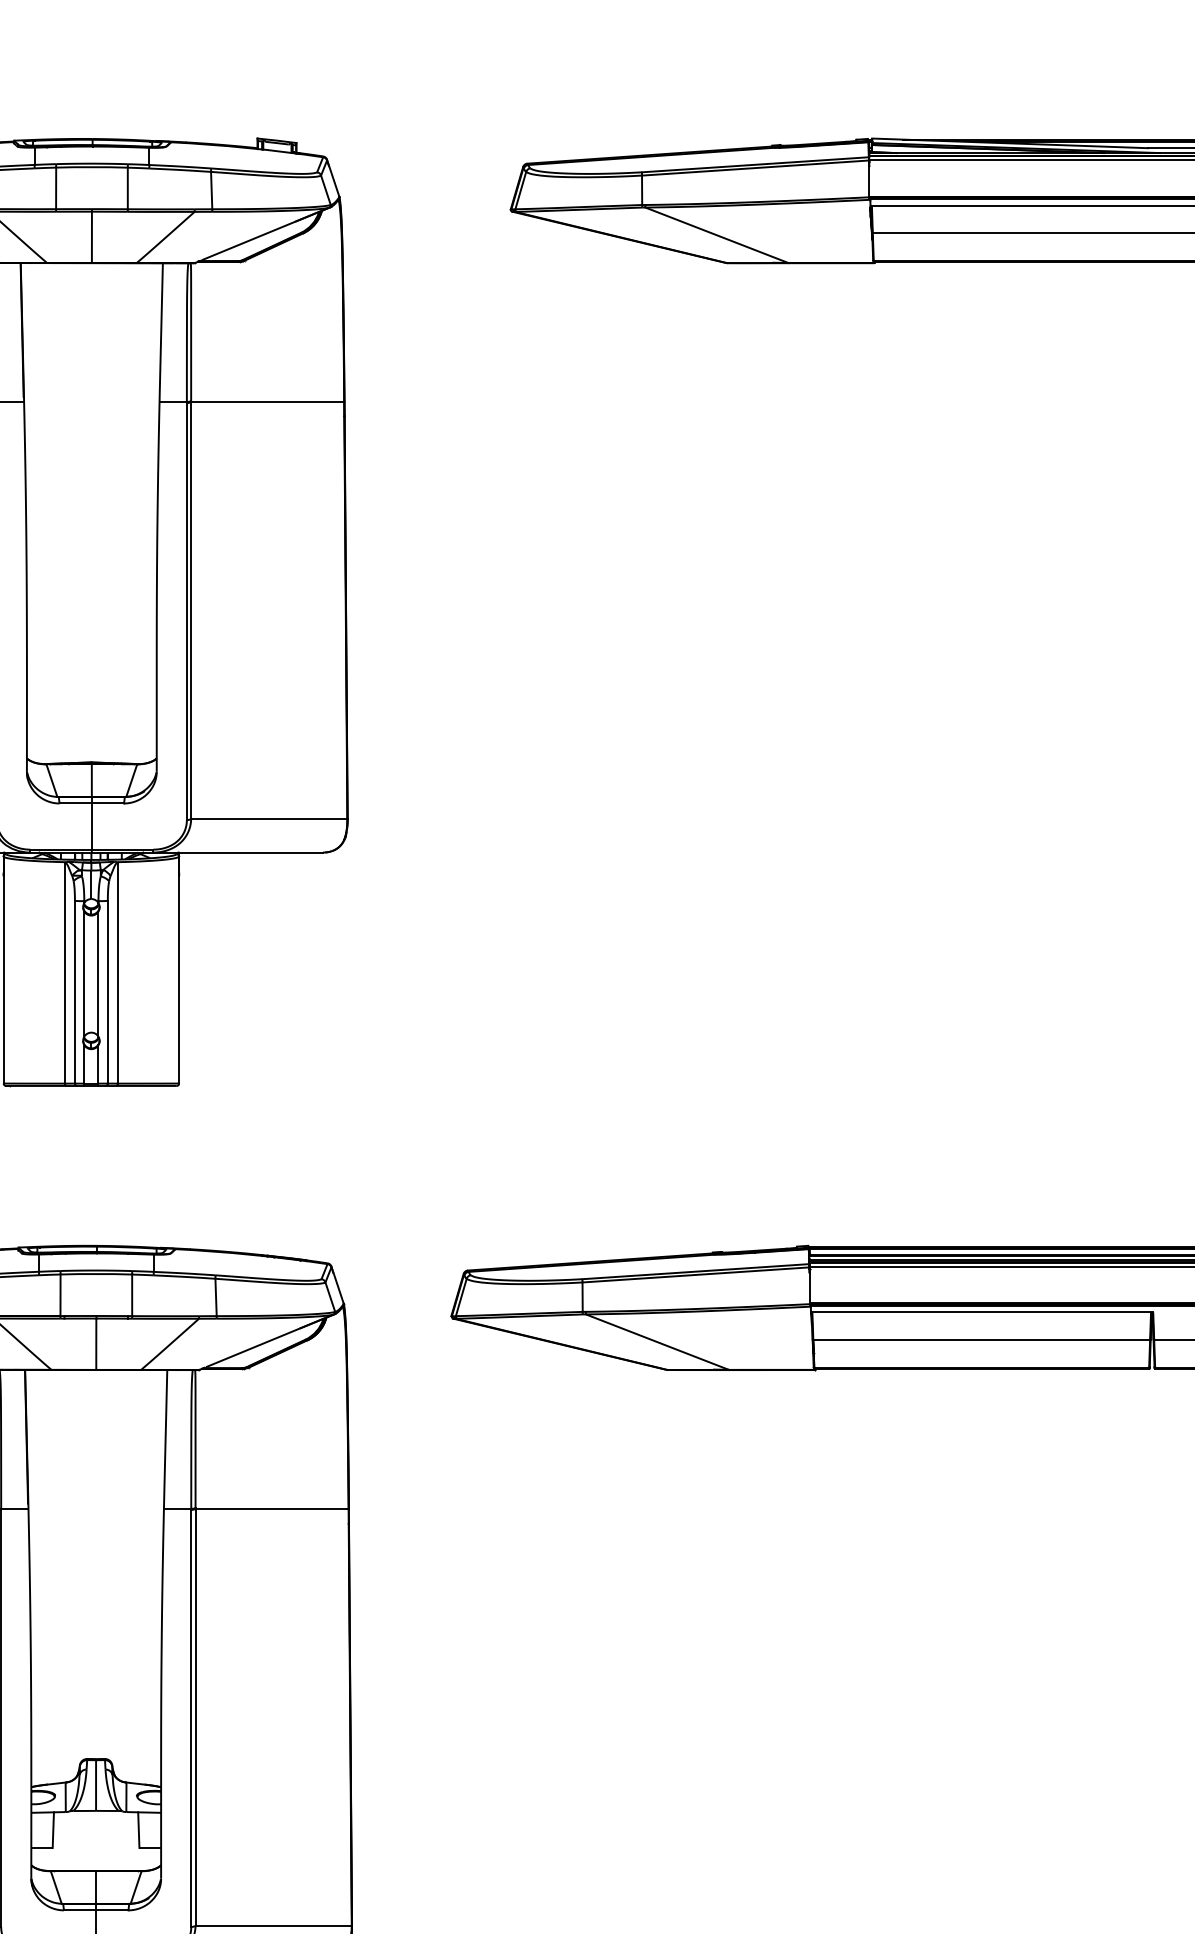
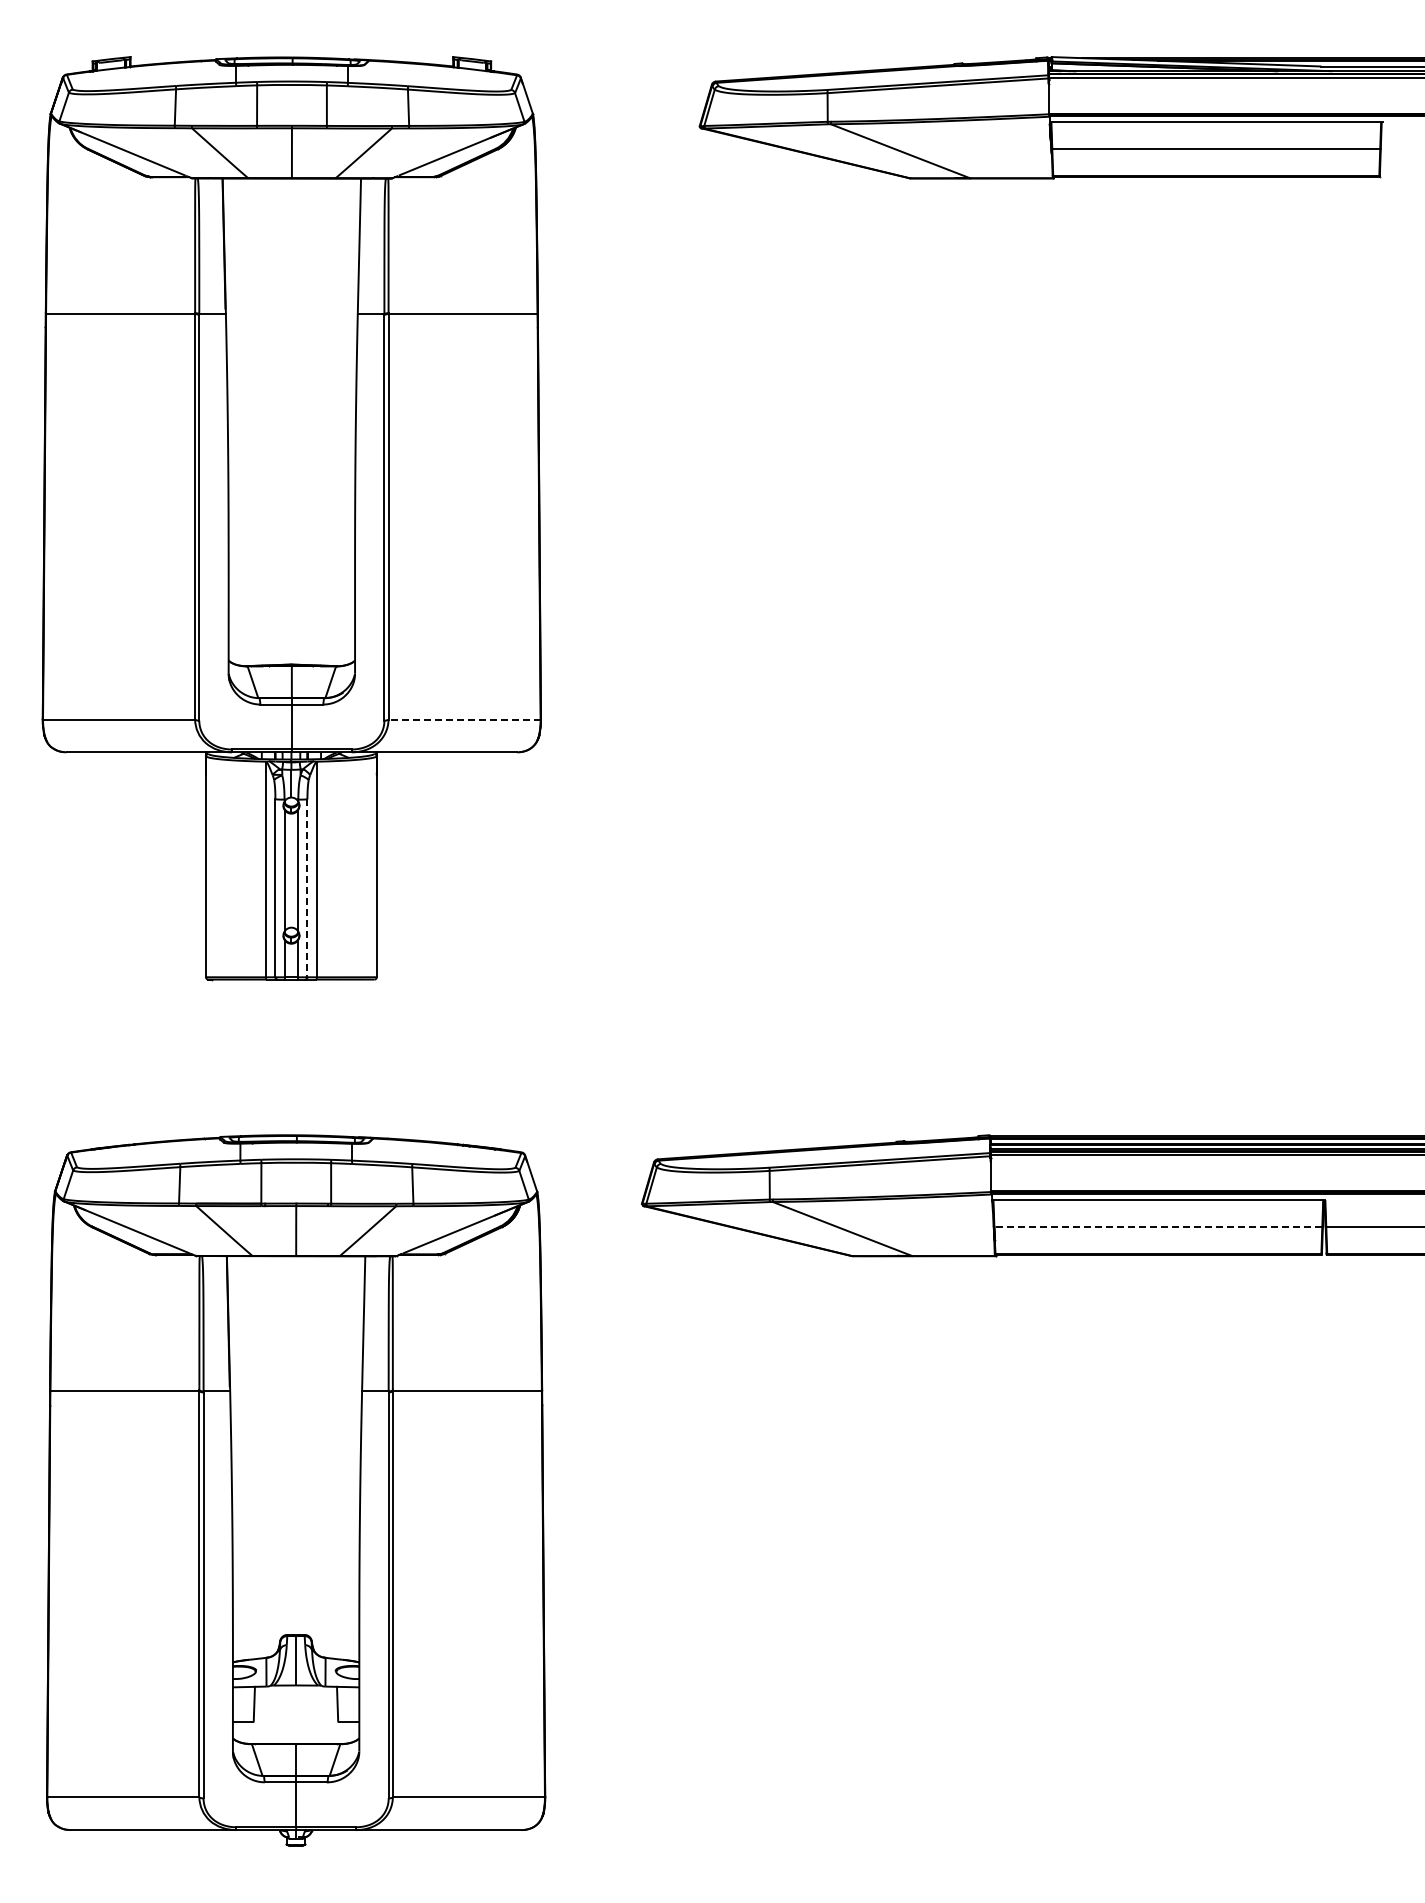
line: (269, 818) -> (464, 719), solid -> dashed
line: (107, 992) -> (307, 888), solid -> dashed
line: (981, 1340) -> (1158, 1227), solid -> dashed

